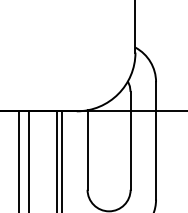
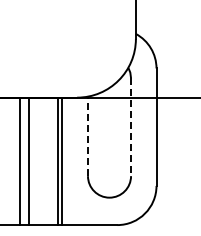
line: (131, 141) -> (131, 127), solid -> dashed
line: (87, 150) -> (87, 136), solid -> dashed

